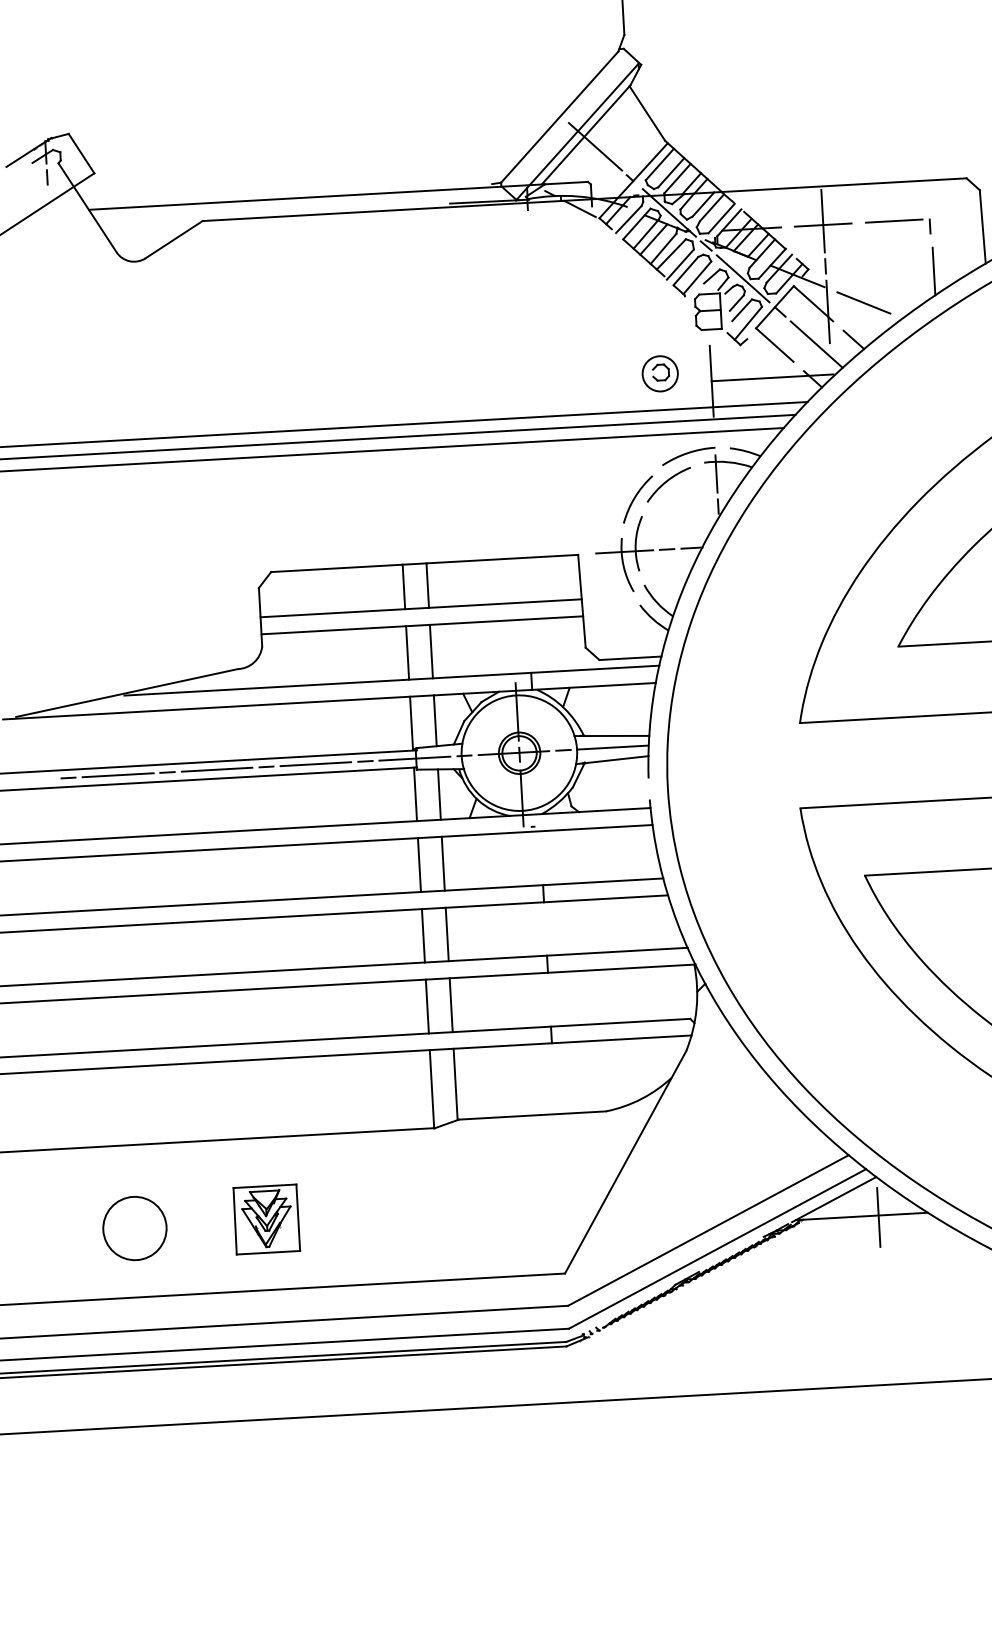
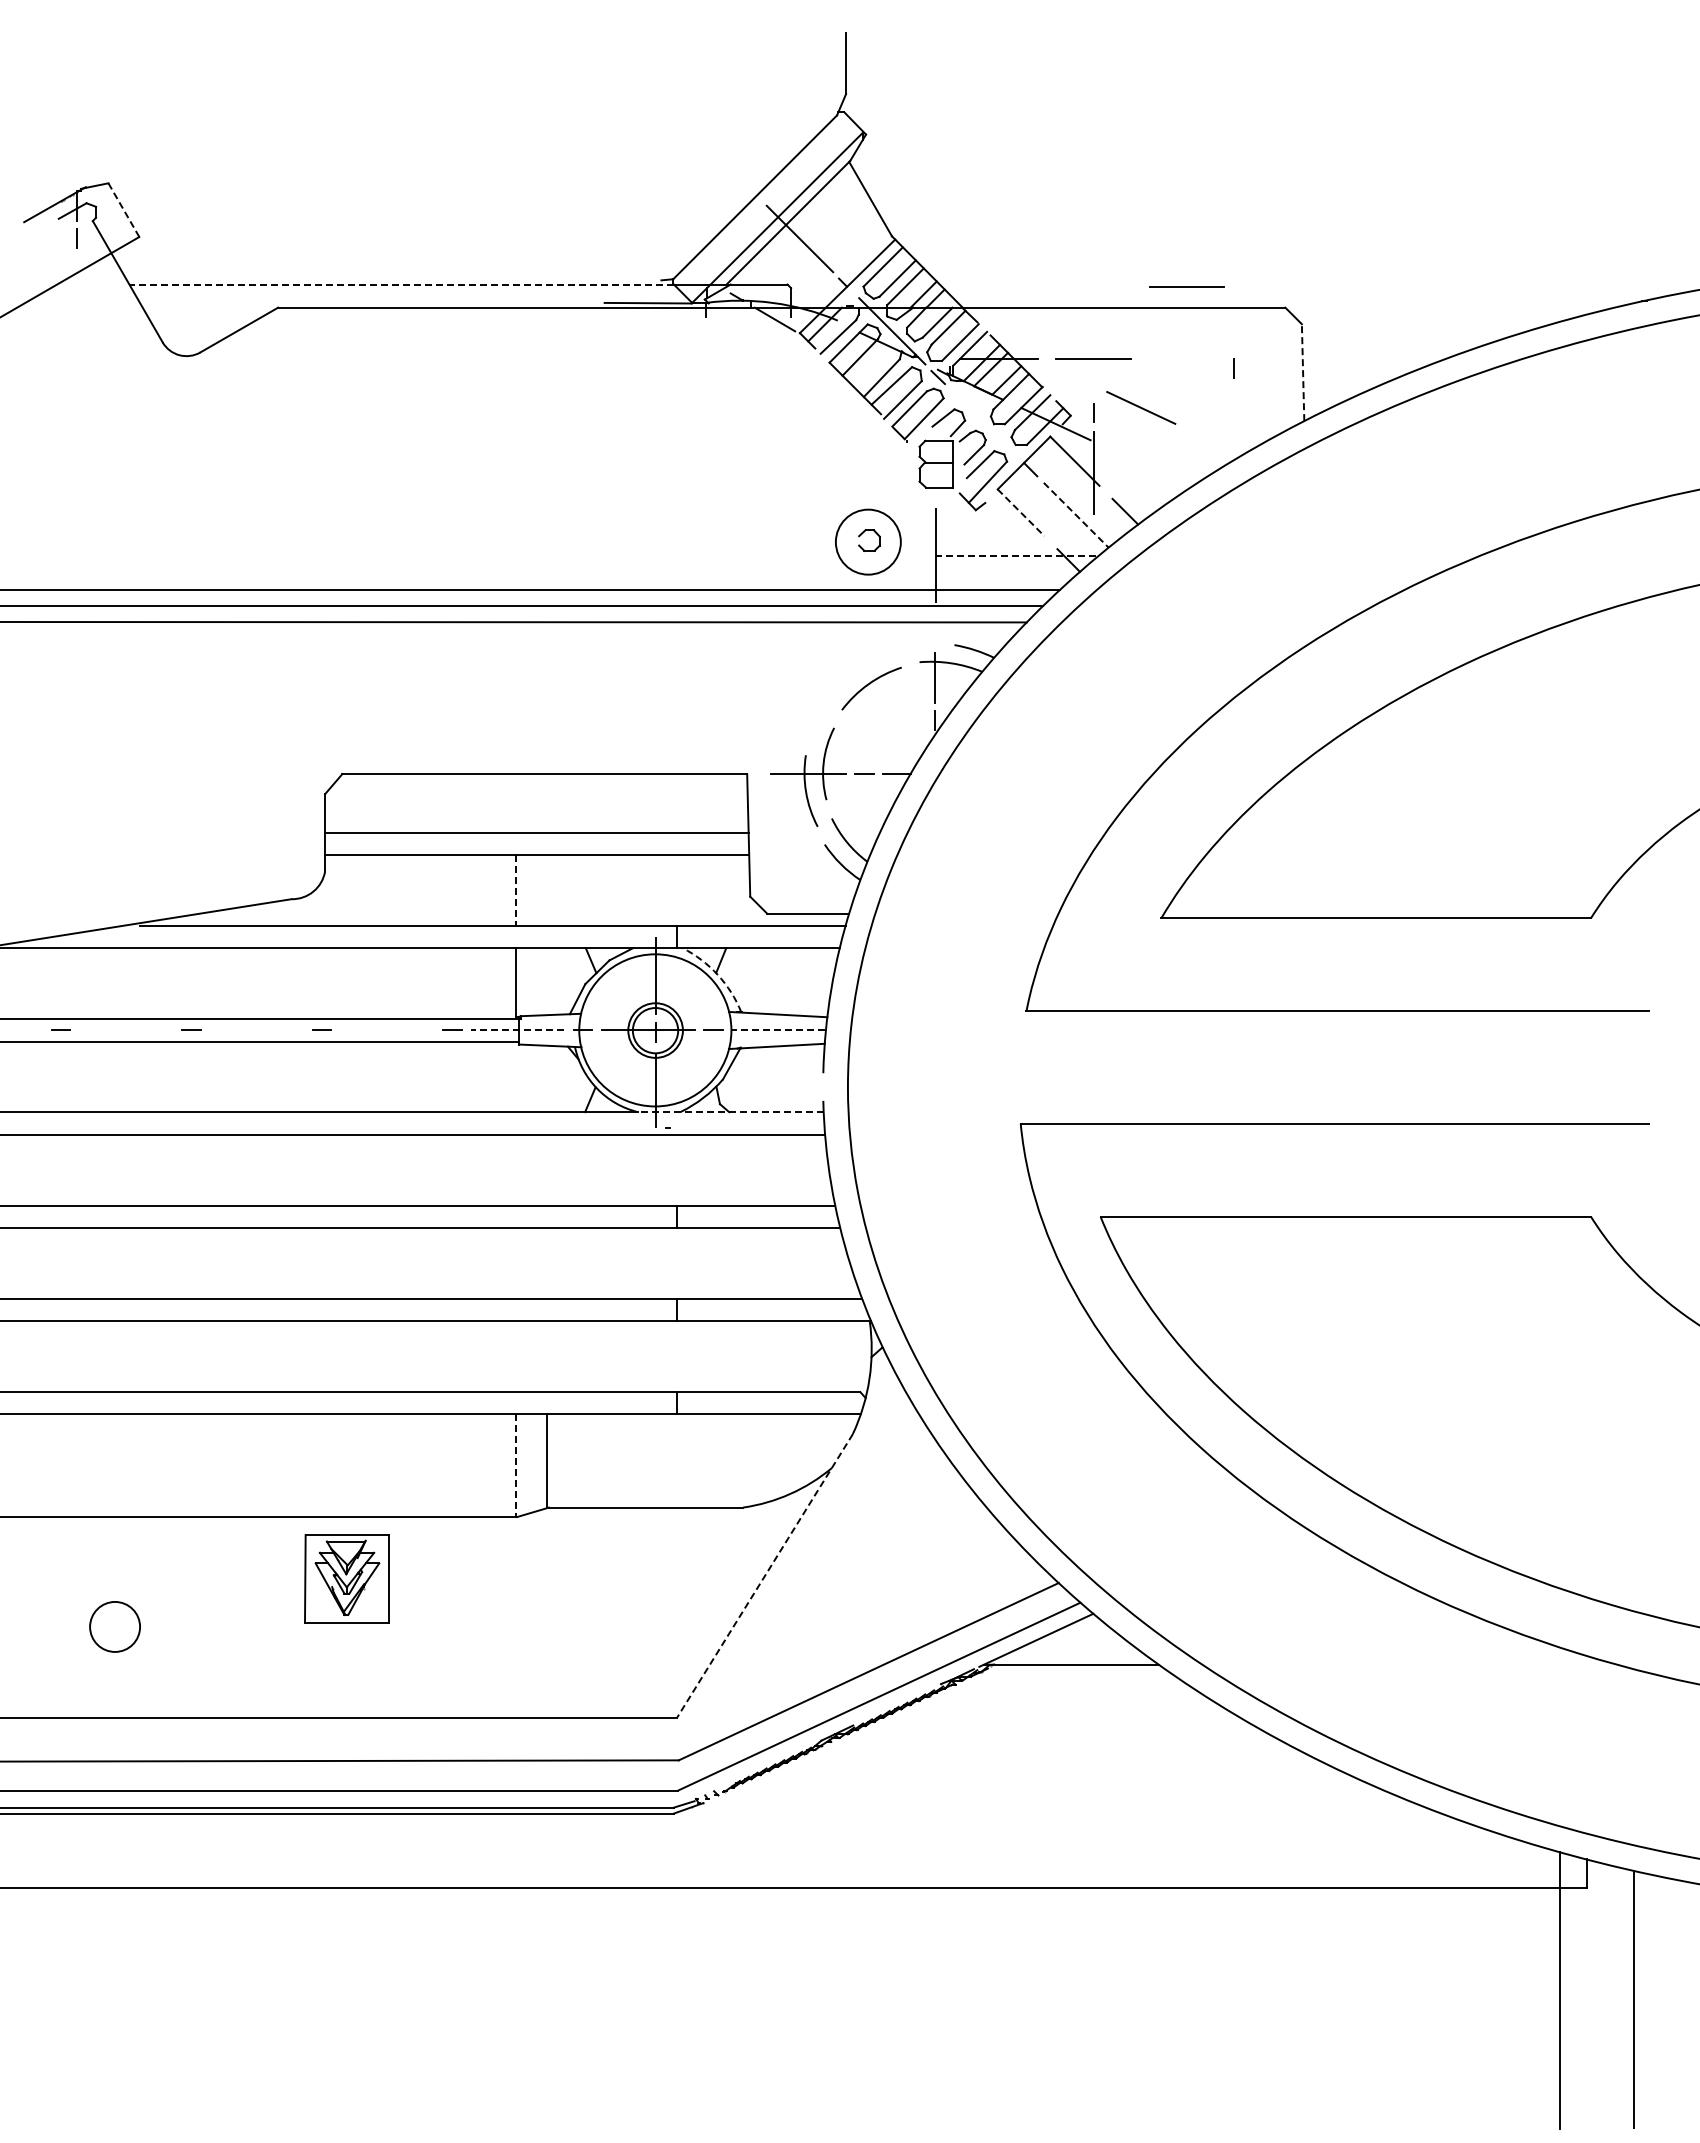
line: (81, 153) -> (123, 210), solid -> dashed
line: (295, 198) -> (401, 284), solid -> dashed
line: (822, 221) -> (1093, 353), removed
line: (893, 221) -> (1186, 286), moved
line: (983, 226) -> (1303, 372), solid -> dashed
line: (653, 239) -> (869, 365), removed
line: (933, 271) -> (1235, 427), removed
line: (743, 278) -> (984, 423), removed
line: (864, 302) -> (1141, 407), moved
line: (816, 344) -> (1076, 515), solid -> dashed
line: (775, 345) -> (1021, 513), solid -> dashed
circle: (660, 373) -> (868, 541), size x1.4
line: (772, 377) -> (1015, 555), solid -> dashed
arc: (688, 453) -> (899, 649), removed
arc: (635, 498) -> (826, 704), removed
line: (427, 585) -> (547, 803), removed
line: (403, 587) -> (515, 803), removed
line: (431, 651) -> (547, 890), removed
line: (407, 653) -> (515, 890), solid -> dashed
arc: (564, 708) -> (717, 974), solid -> dashed
line: (435, 720) -> (547, 981), removed
line: (612, 747) -> (777, 1029), solid -> dashed
line: (414, 758) -> (517, 1029), solid -> dashed
line: (315, 763) -> (386, 1029), removed
line: (216, 769) -> (256, 1029), removed
line: (118, 774) -> (126, 1029), removed
line: (415, 794) -> (515, 1076), removed
line: (439, 794) -> (547, 1078), removed
line: (580, 812) -> (731, 1112), solid -> dashed
line: (443, 863) -> (547, 1169), removed
line: (419, 864) -> (515, 1169), removed
line: (447, 934) -> (547, 1263), removed
line: (423, 935) -> (515, 1263), removed
line: (451, 1005) -> (547, 1356), removed
line: (427, 1006) -> (515, 1356), removed
line: (431, 1089) -> (515, 1465), solid -> dashed
line: (625, 1161) -> (764, 1575), solid -> dashed
line: (878, 1217) -> (1093, 1666), removed
part: (266, 1219) -> (346, 1578), moved
circle: (134, 1228) -> (114, 1626), size x0.6

